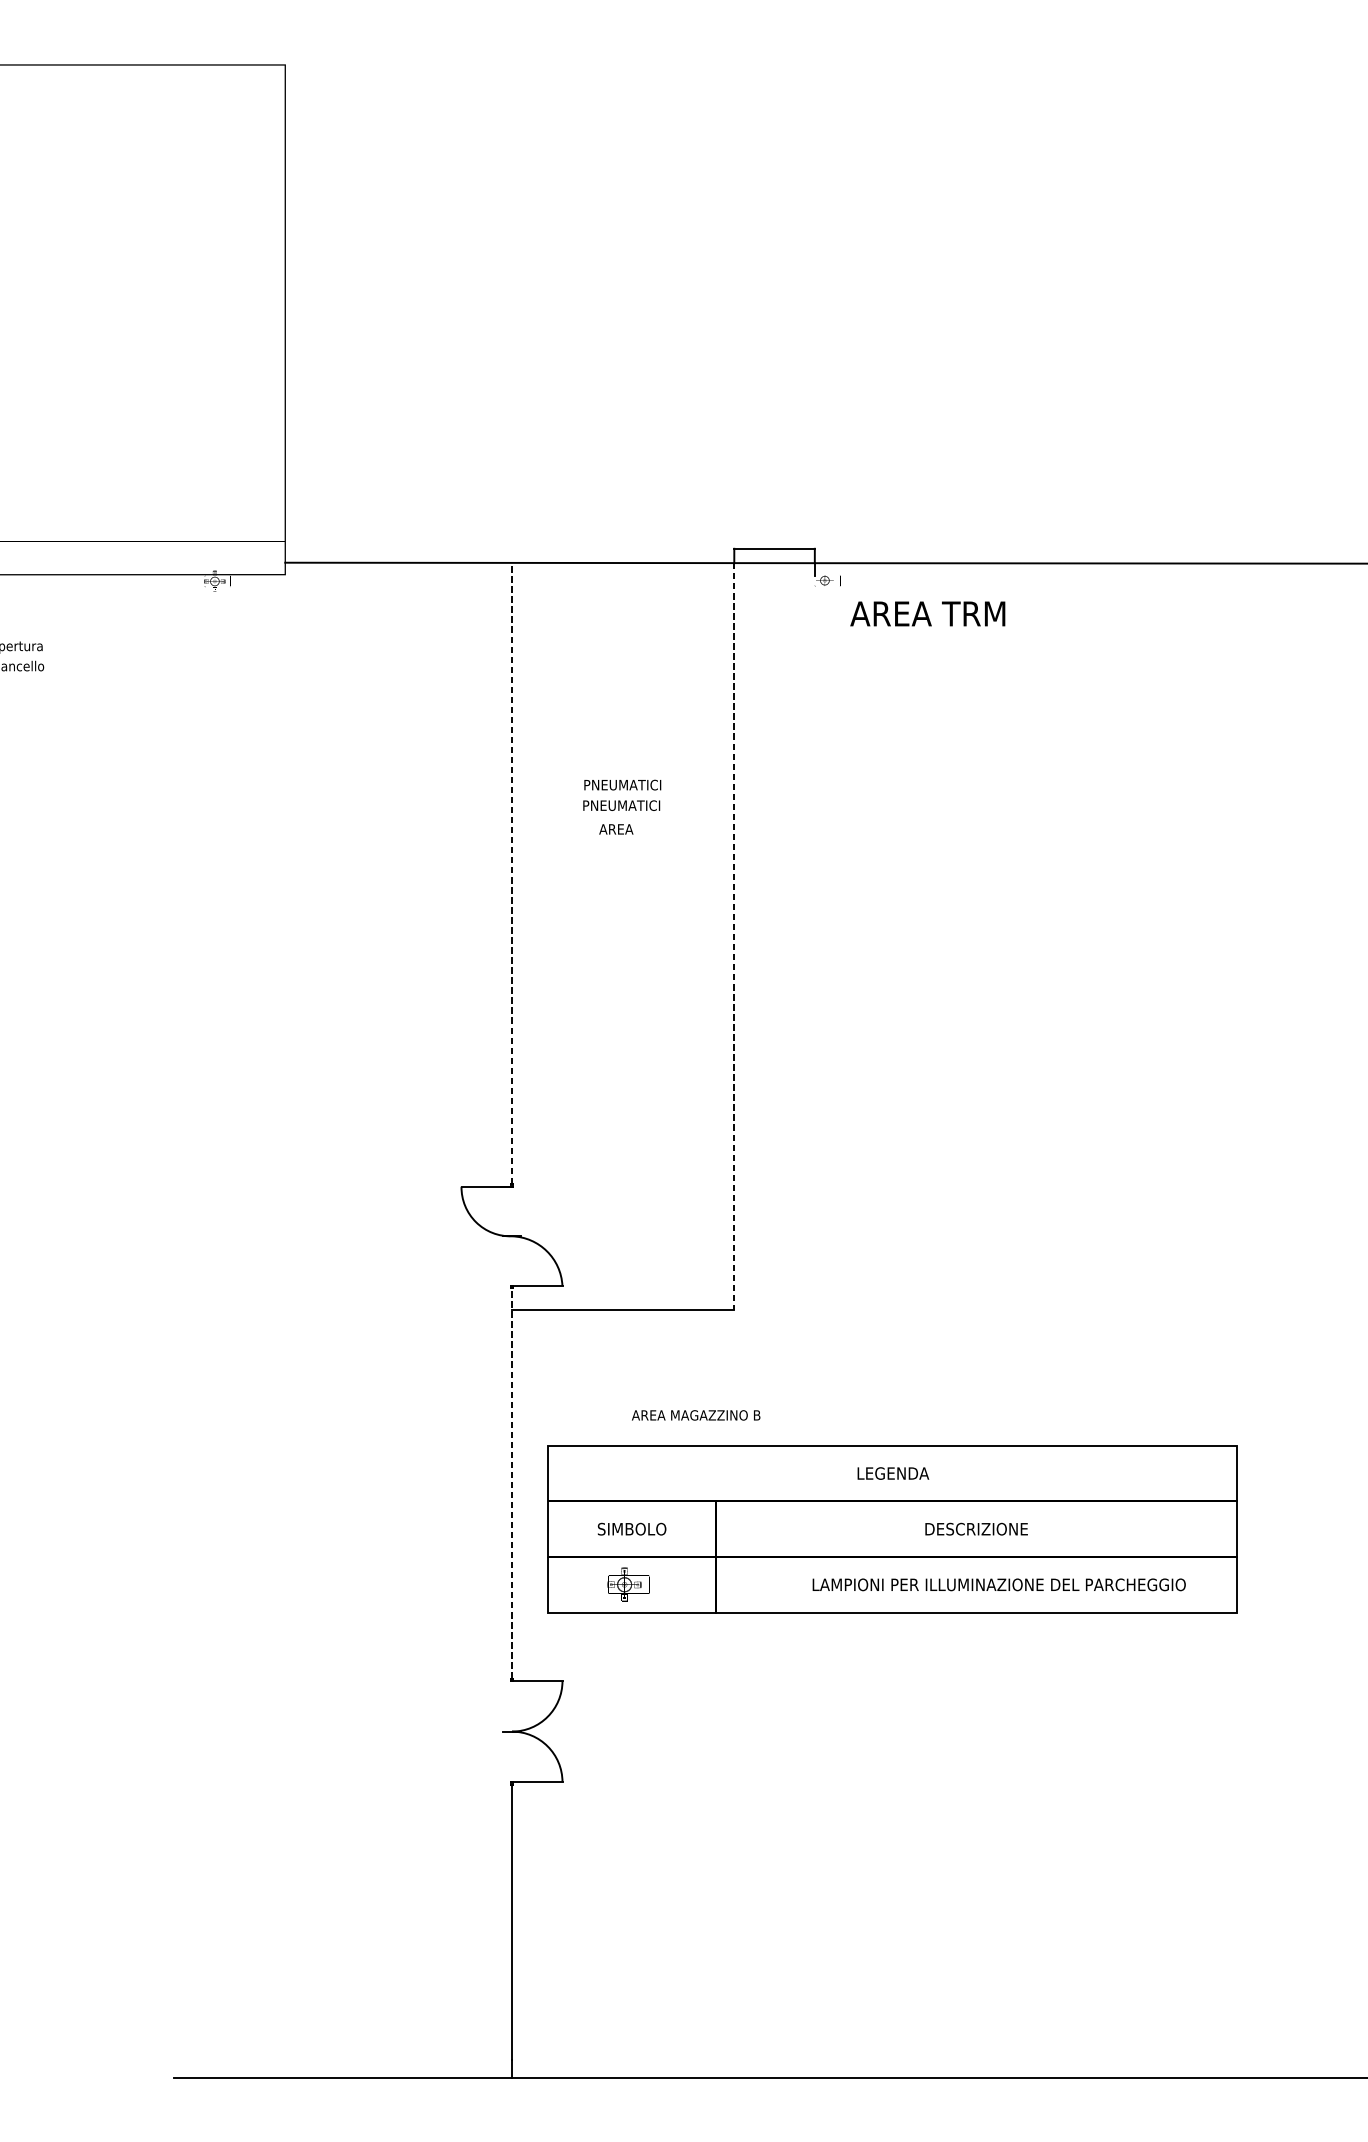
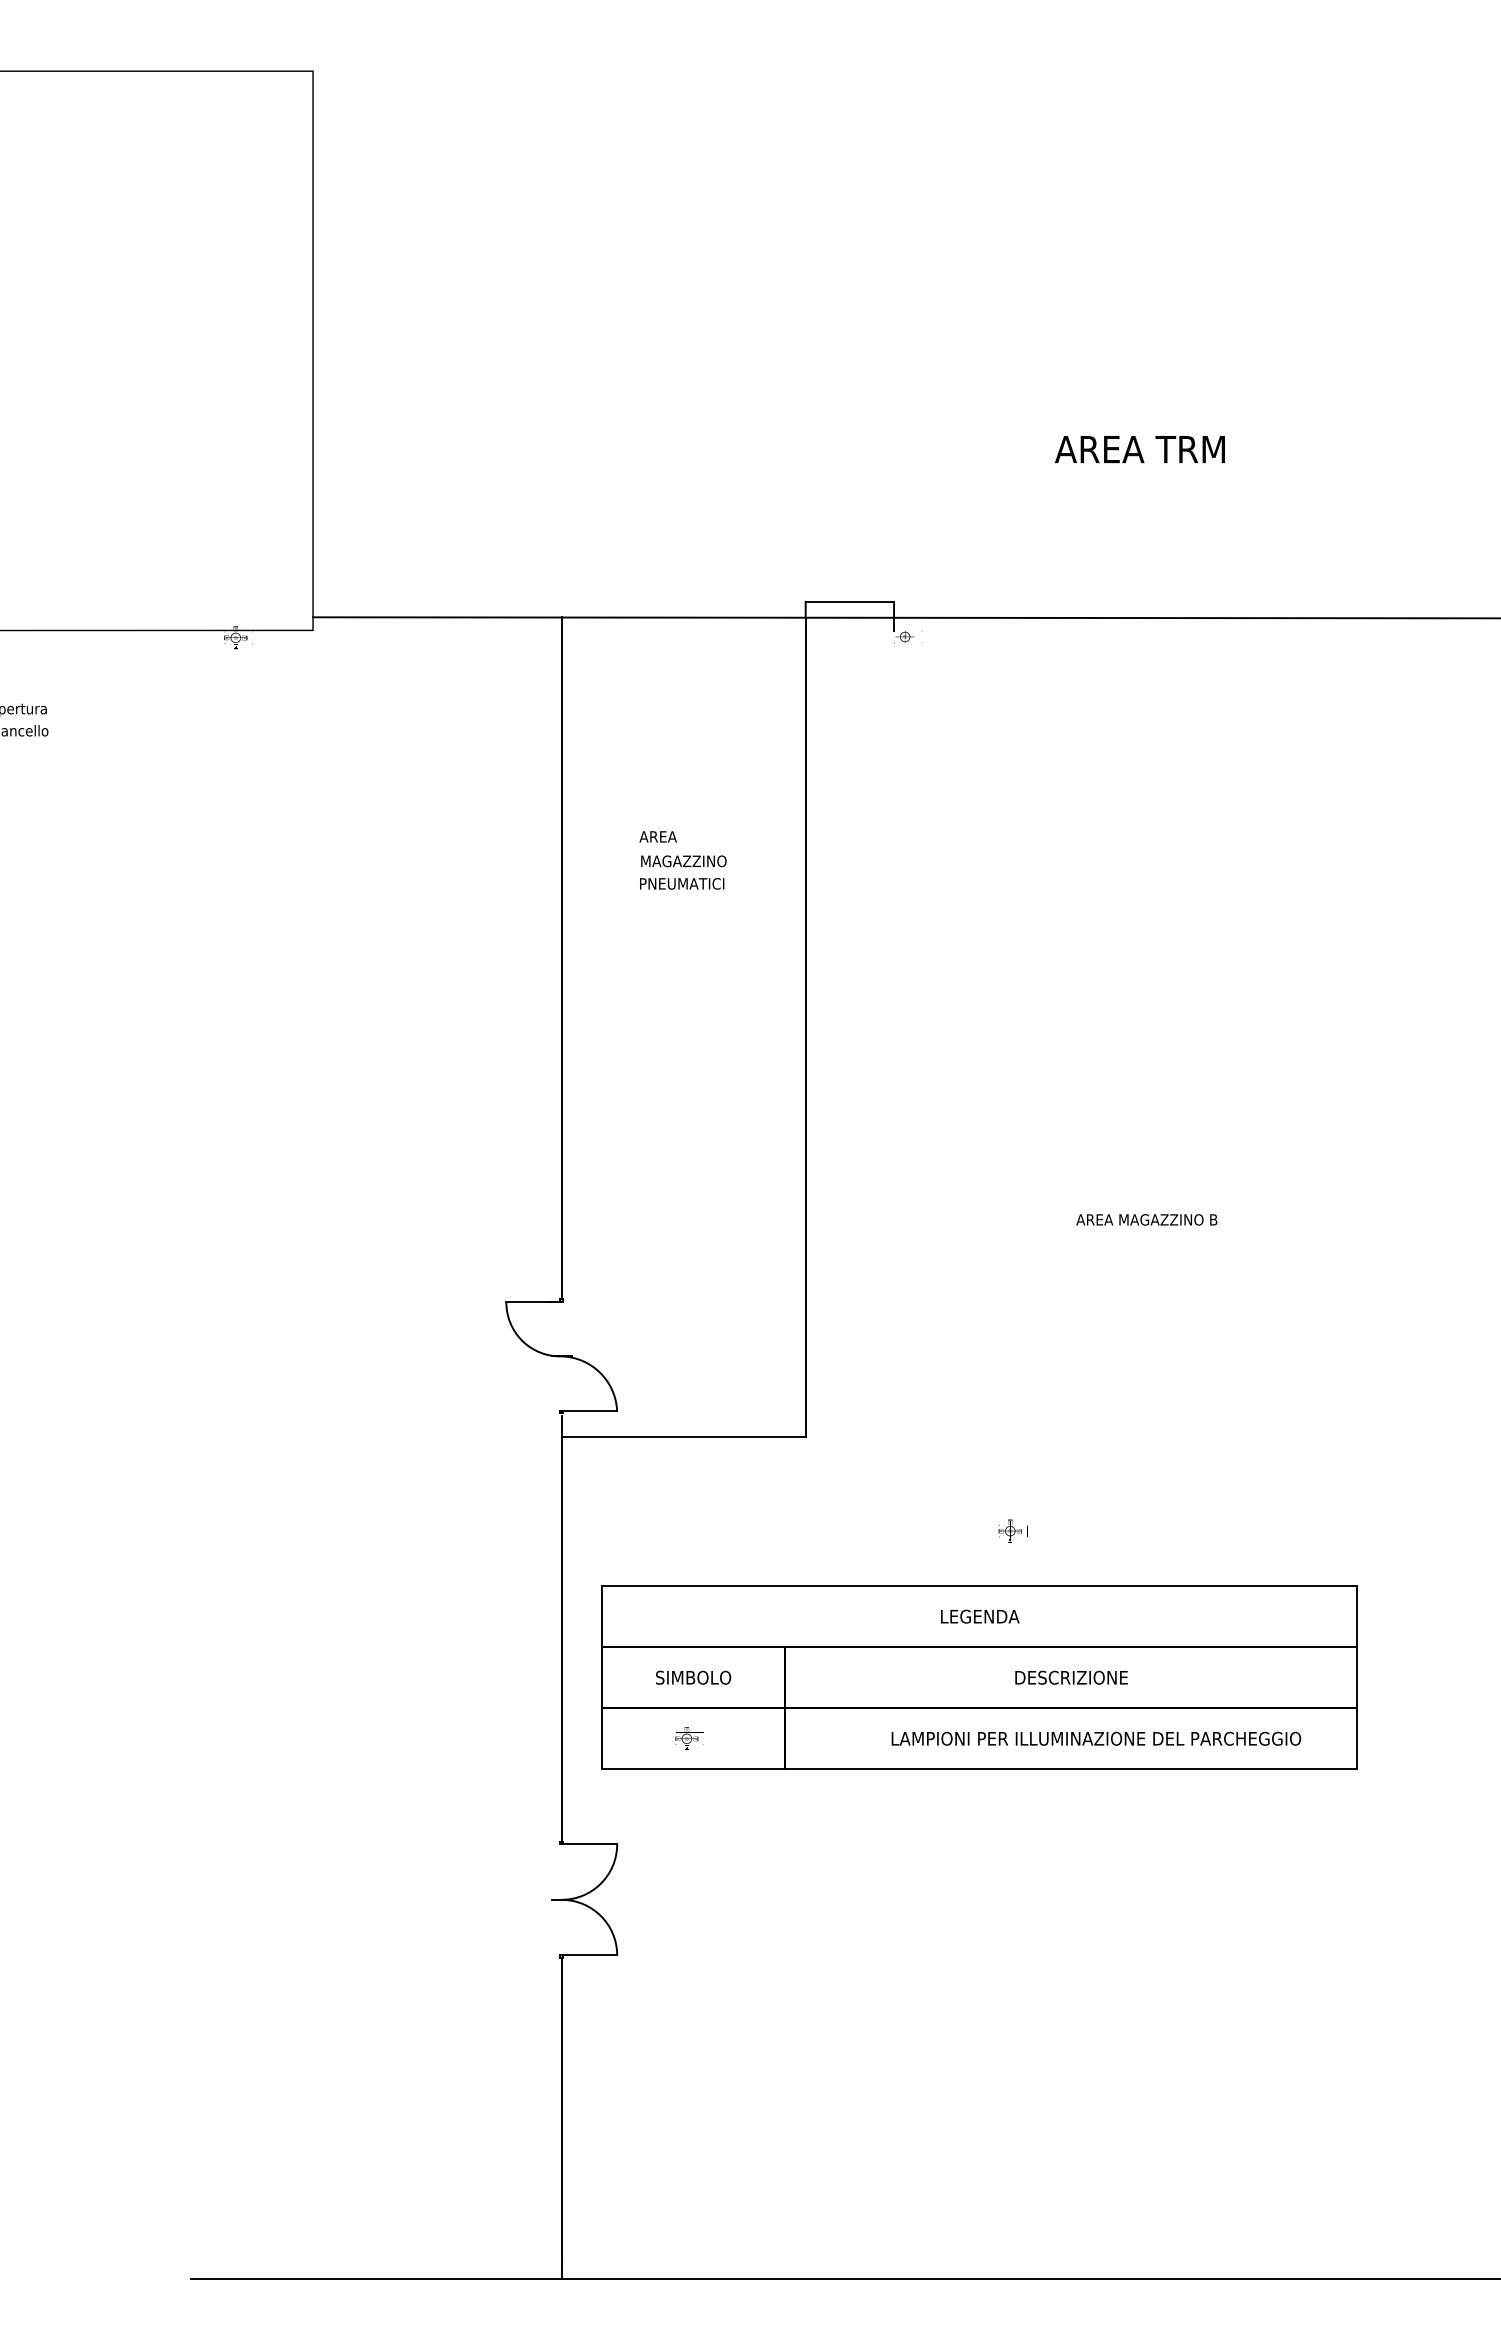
text: (927, 613) -> (1139, 449), moved
text: (623, 785) -> (684, 861), PNEUMATICI -> MAGAZZINO
text: (615, 829) -> (657, 836), moved
line: (511, 873) -> (561, 958), dashed -> solid
line: (734, 936) -> (805, 1027), dashed -> solid
part: (922, 1395) -> (1012, 1530), added
text: (695, 1415) -> (1146, 1219), moved
line: (511, 1484) -> (561, 1628), dashed -> solid
part: (628, 1584) -> (689, 1738), size x0.62

